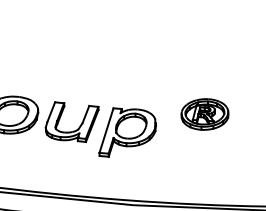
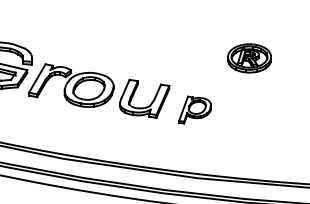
part: (204, 114) -> (249, 58), moved
part: (126, 131) -> (194, 109), size x0.6

